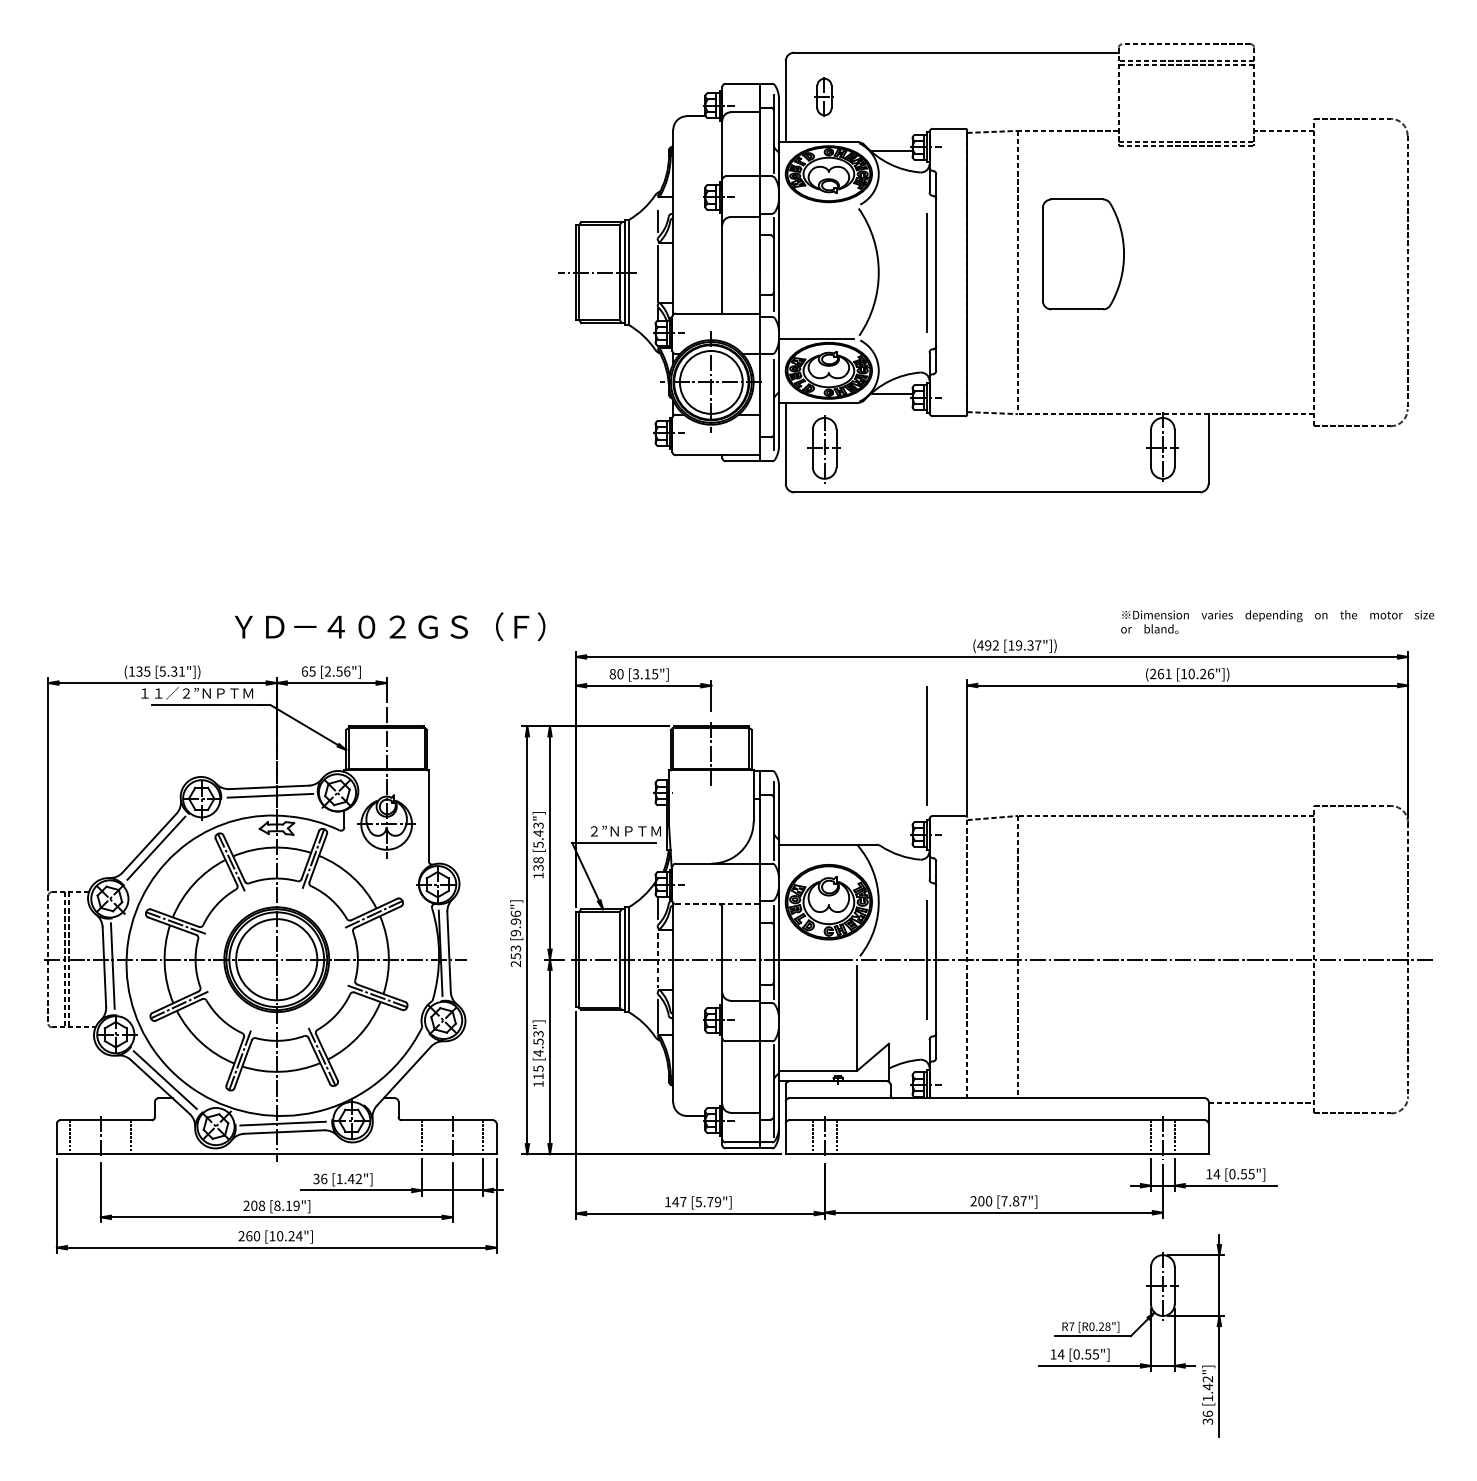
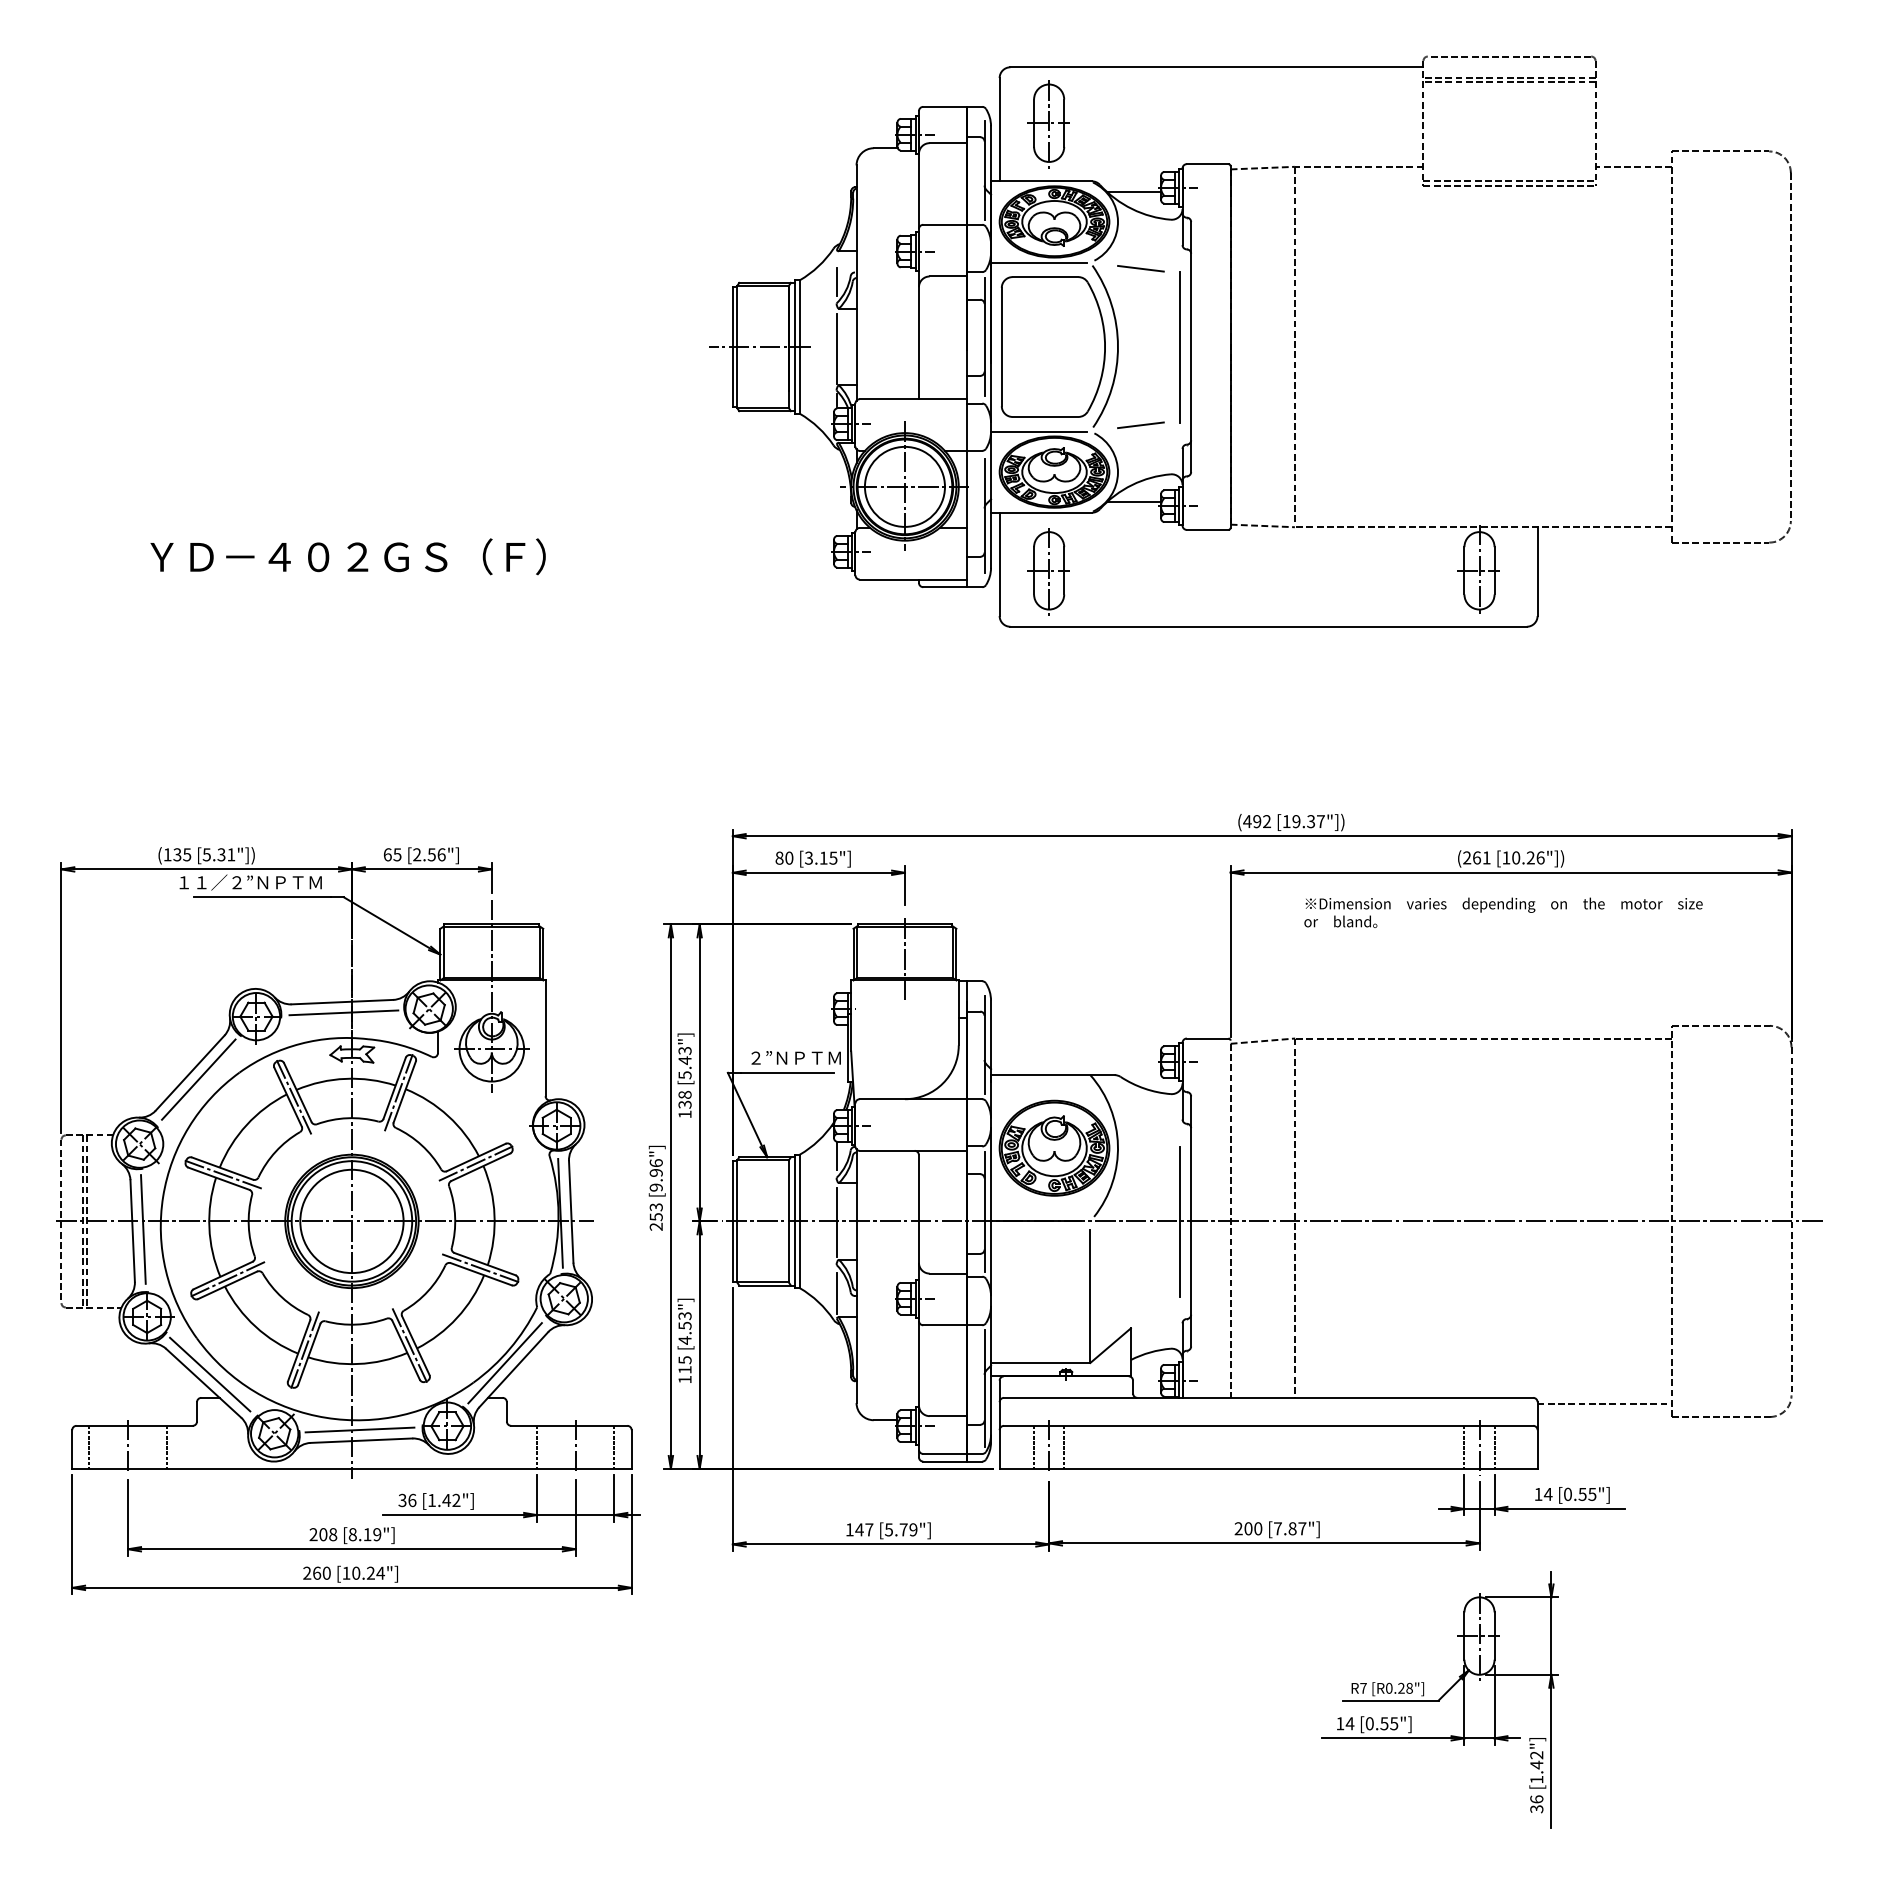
part: (824, 97) -> (1048, 124), size x1.67
line: (816, 206) -> (1038, 262), added
line: (896, 210) -> (1140, 268), added
part: (1083, 254) -> (1053, 346), moved
line: (896, 333) -> (1140, 424), added
text: (1277, 621) -> (1503, 912), moved
text: (389, 626) -> (347, 556), moved
line: (927, 746) -> (1179, 949), removed
line: (718, 903) -> (913, 1150), dashed -> solid
line: (657, 960) -> (836, 1222), dashed -> solid
line: (396, 1071) -> (504, 1363), added

